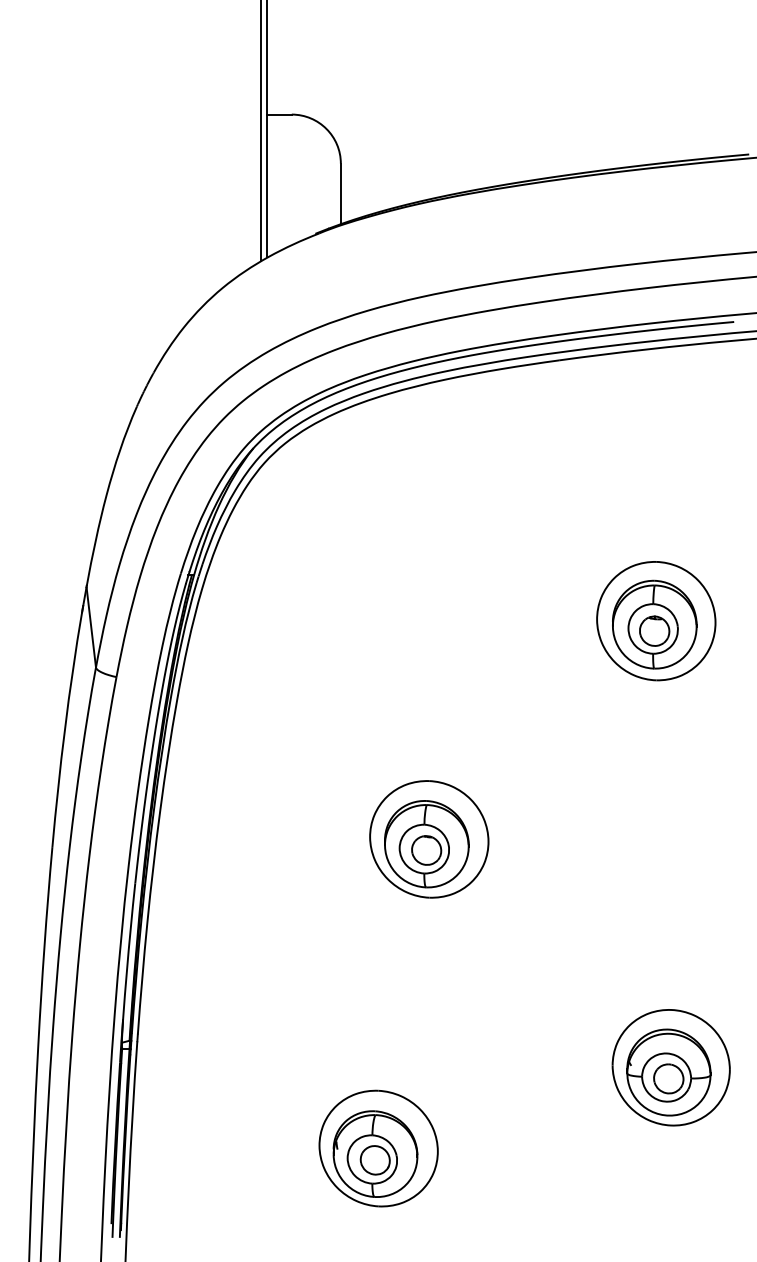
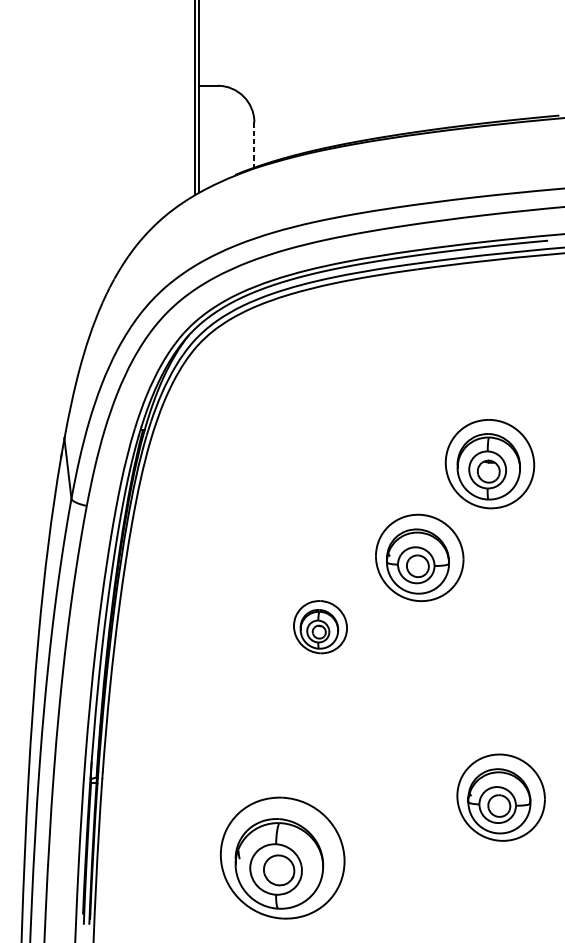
line: (340, 194) -> (254, 145), solid -> dashed
part: (561, 746) -> (419, 557), added
part: (429, 839) -> (320, 627), size x0.6
part: (378, 1148) -> (282, 858), size x1.4

